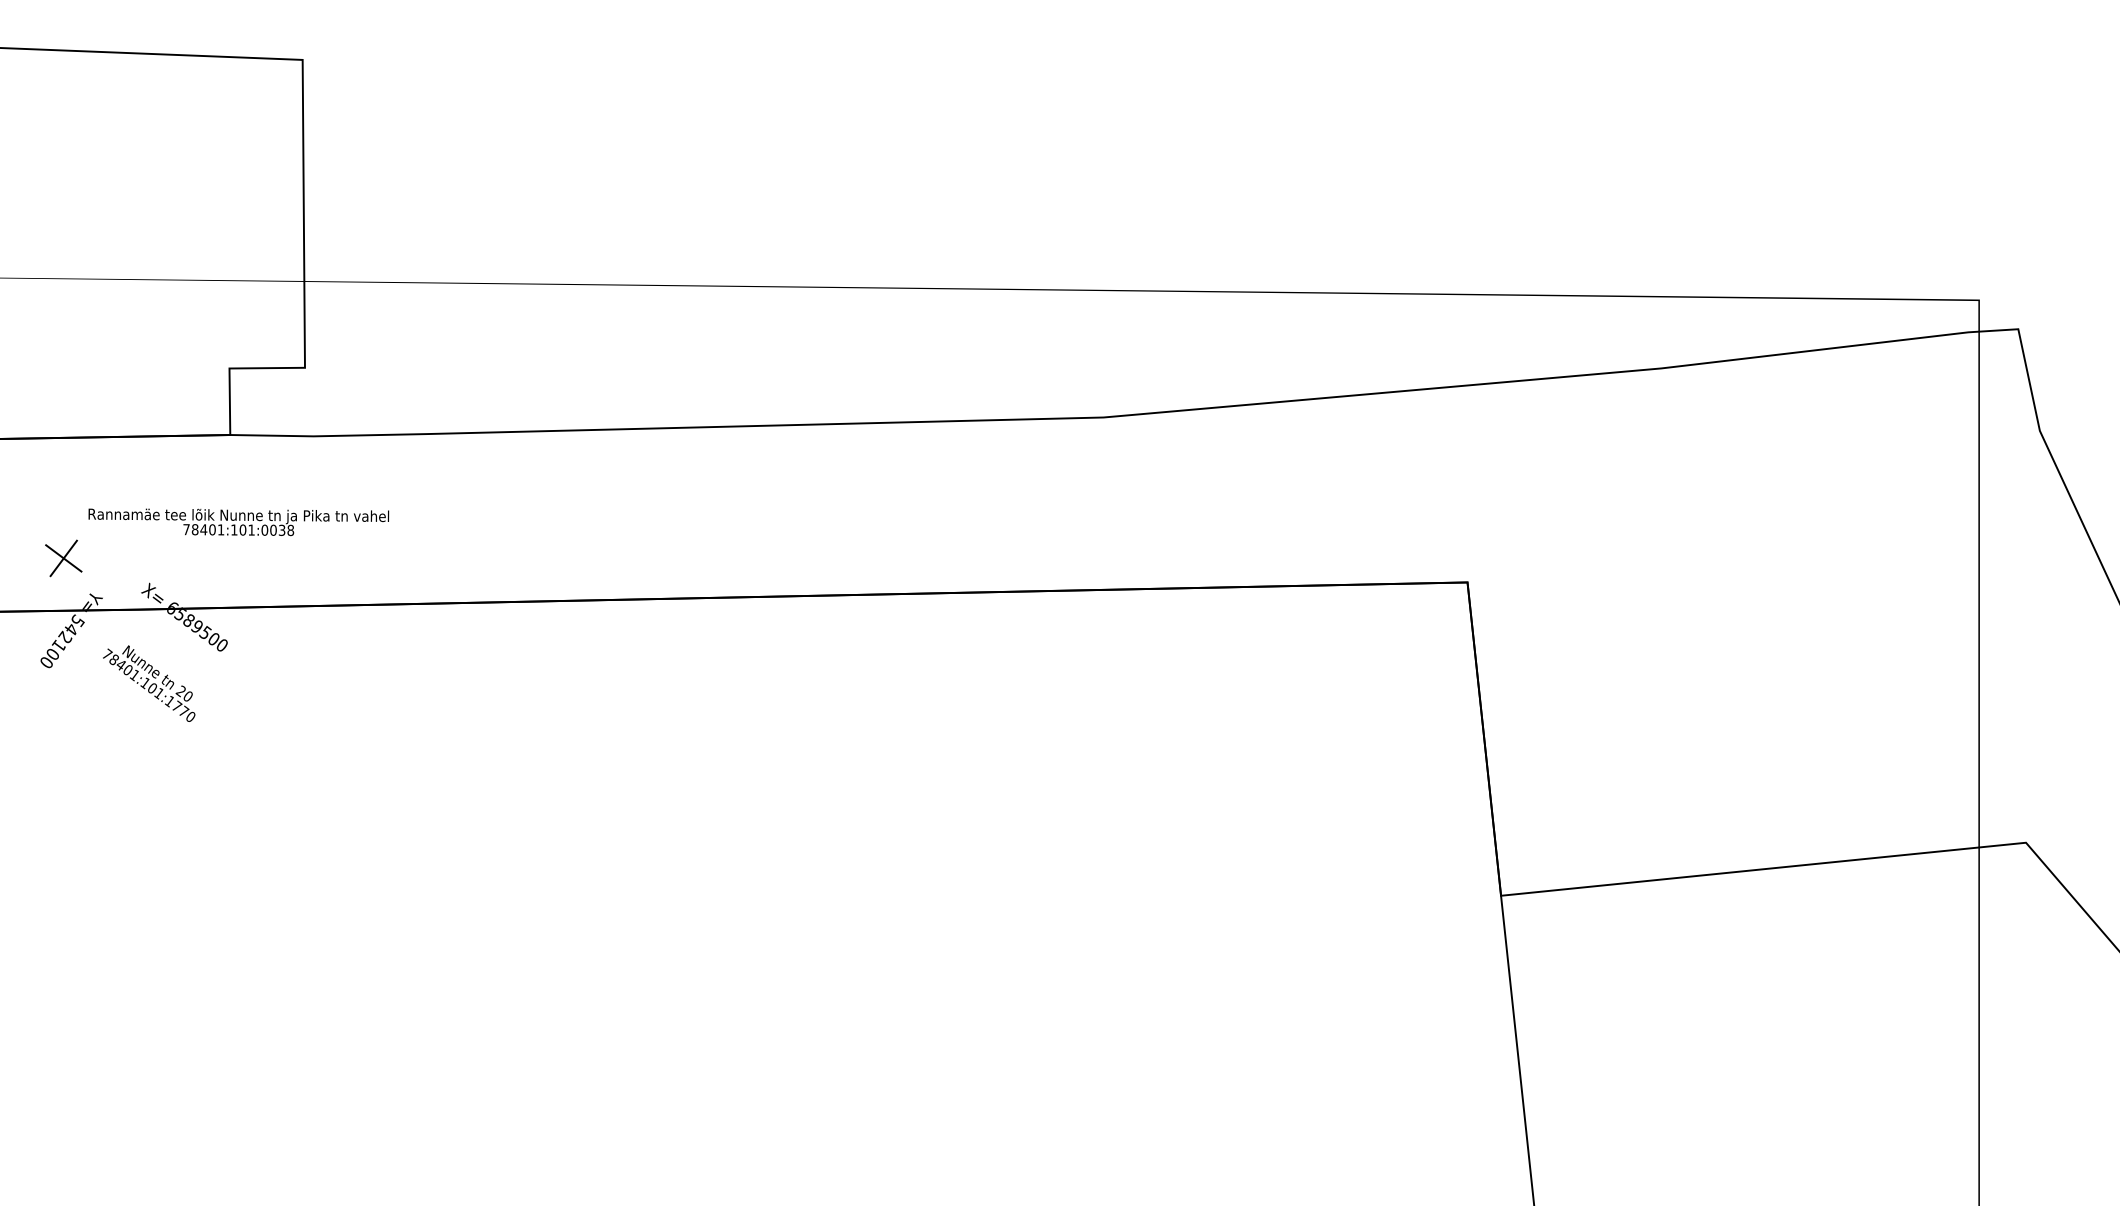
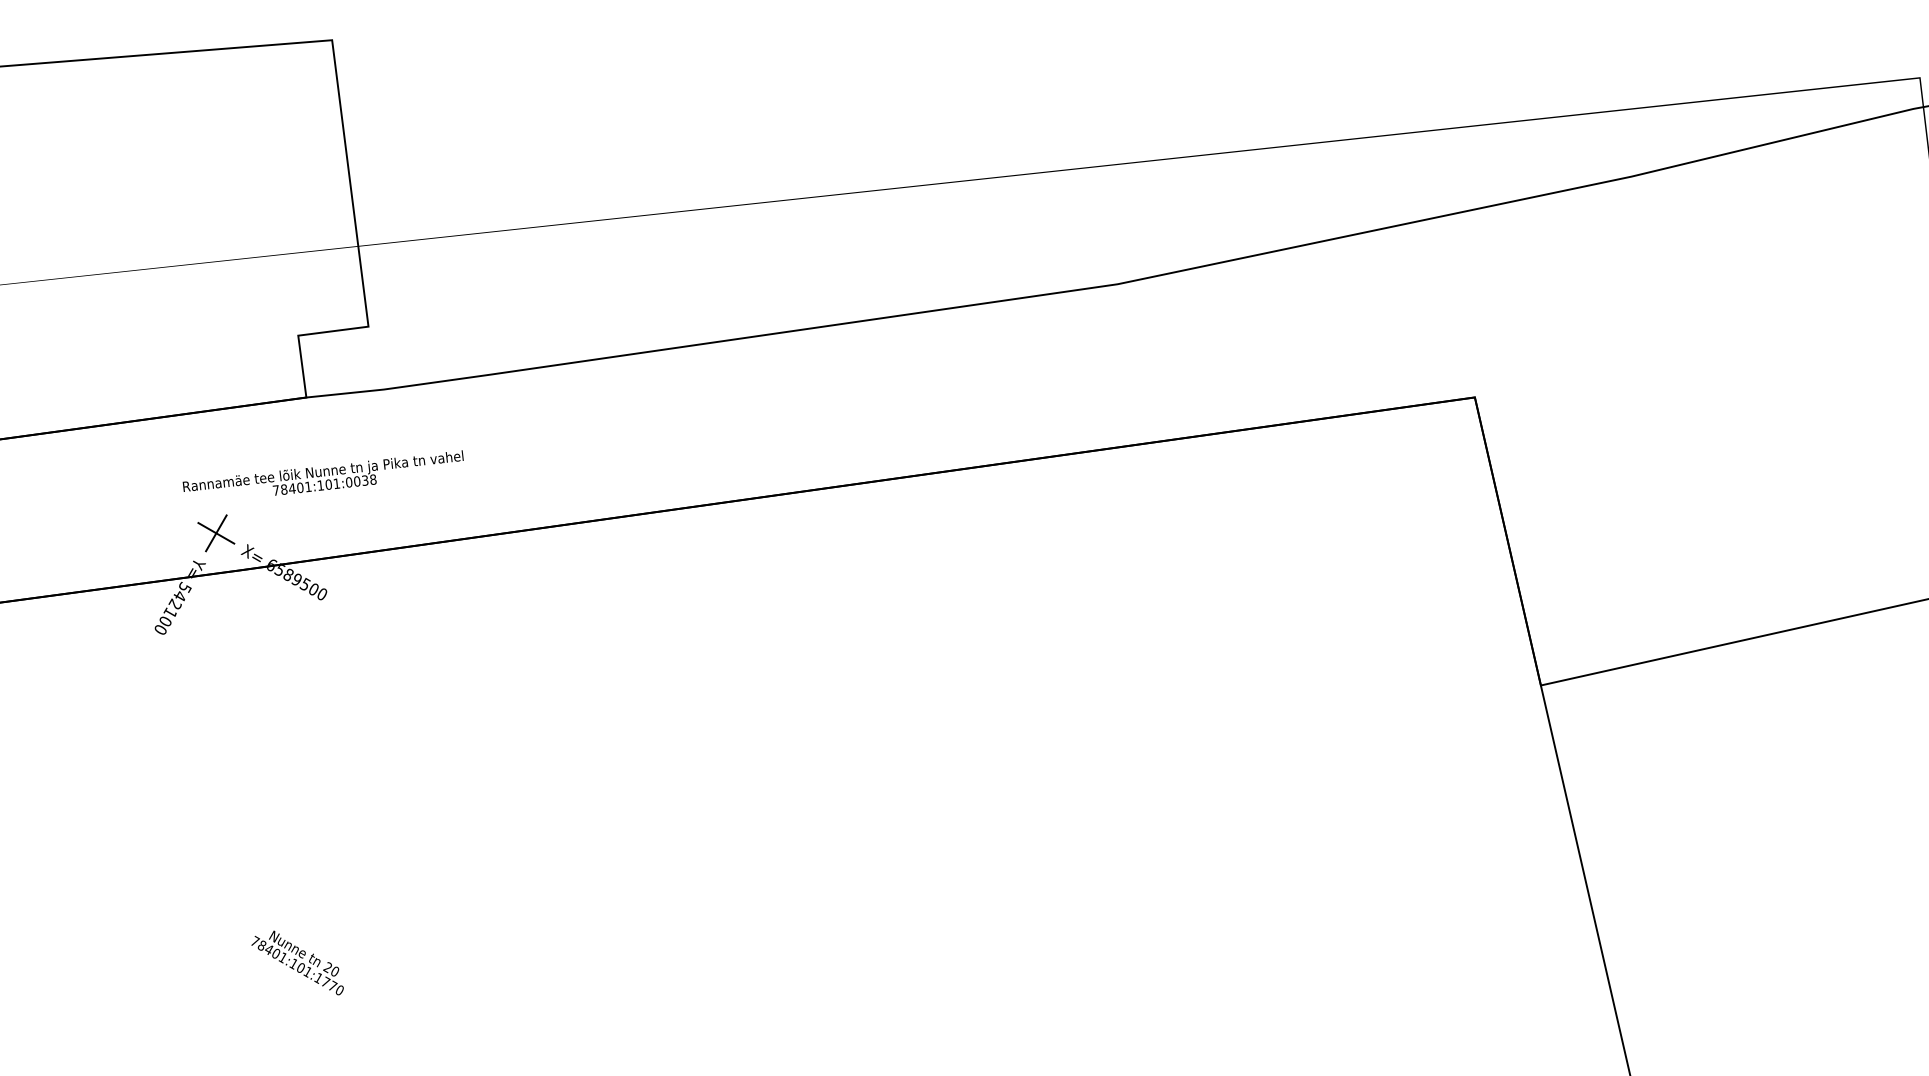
part: (63, 558) -> (216, 533), moved
text: (149, 683) -> (297, 963), moved

